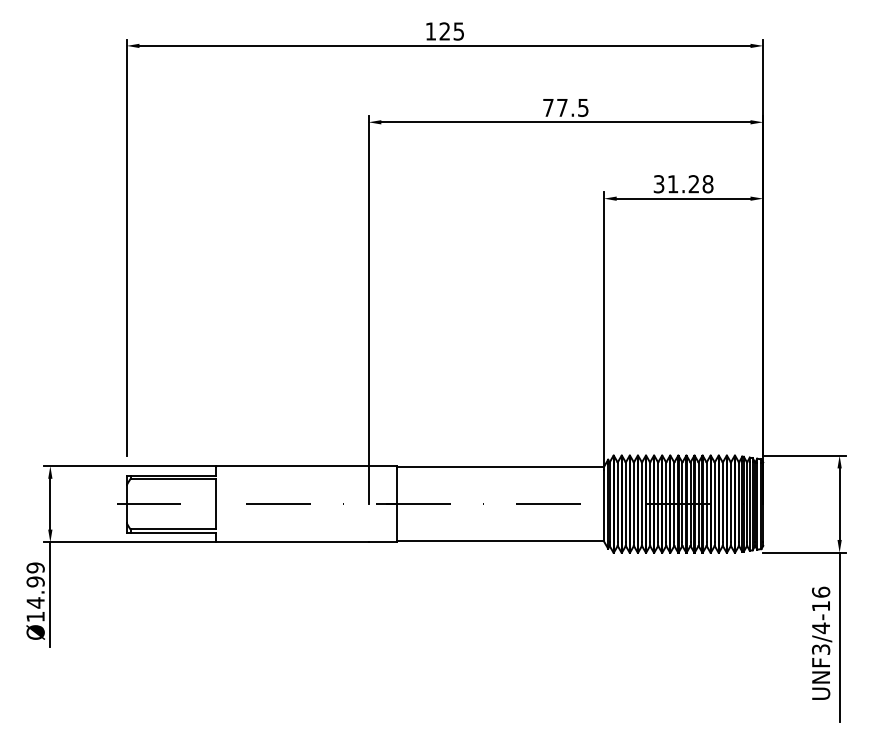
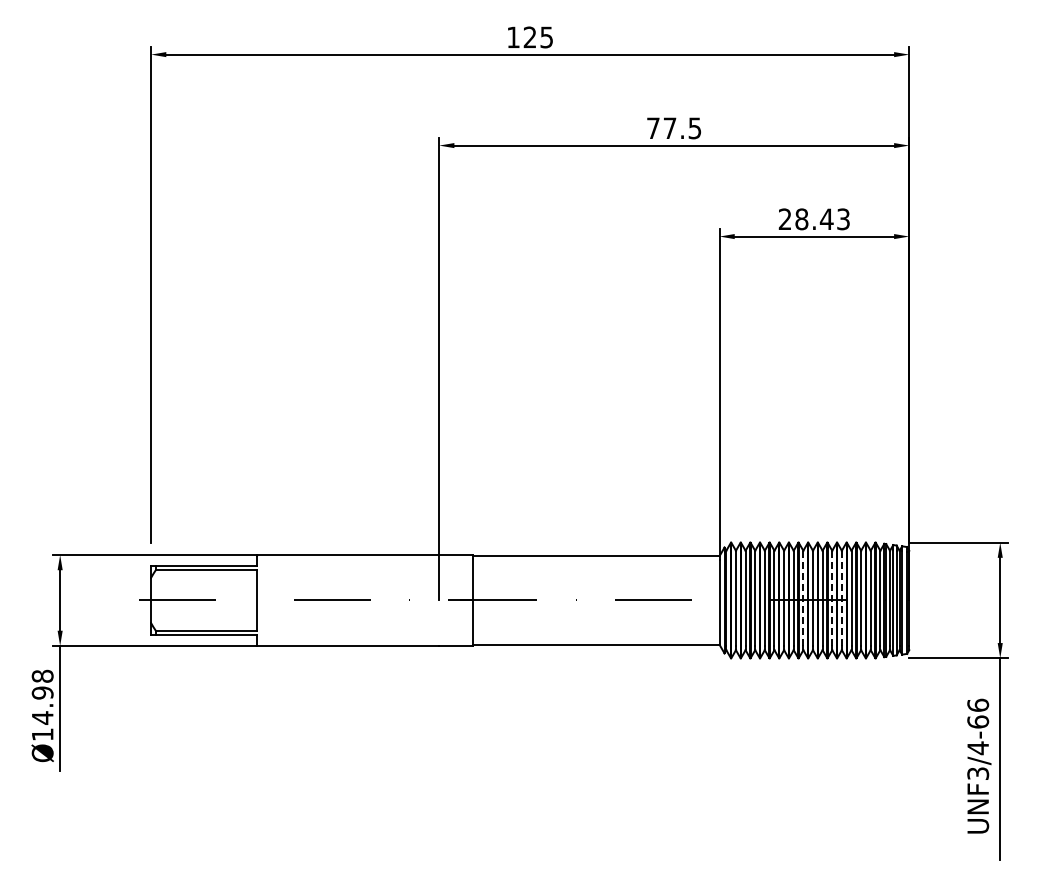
text: (682, 184) -> (813, 219), 31.28 -> 28.43
line: (674, 502) -> (803, 598), solid -> dashed
line: (698, 502) -> (832, 598), solid -> dashed
line: (706, 502) -> (841, 598), solid -> dashed
text: (35, 567) -> (42, 675), Ø14.99 -> Ø14.98
text: (821, 605) -> (978, 721), UNF3/4-16 -> UNF3/4-66

